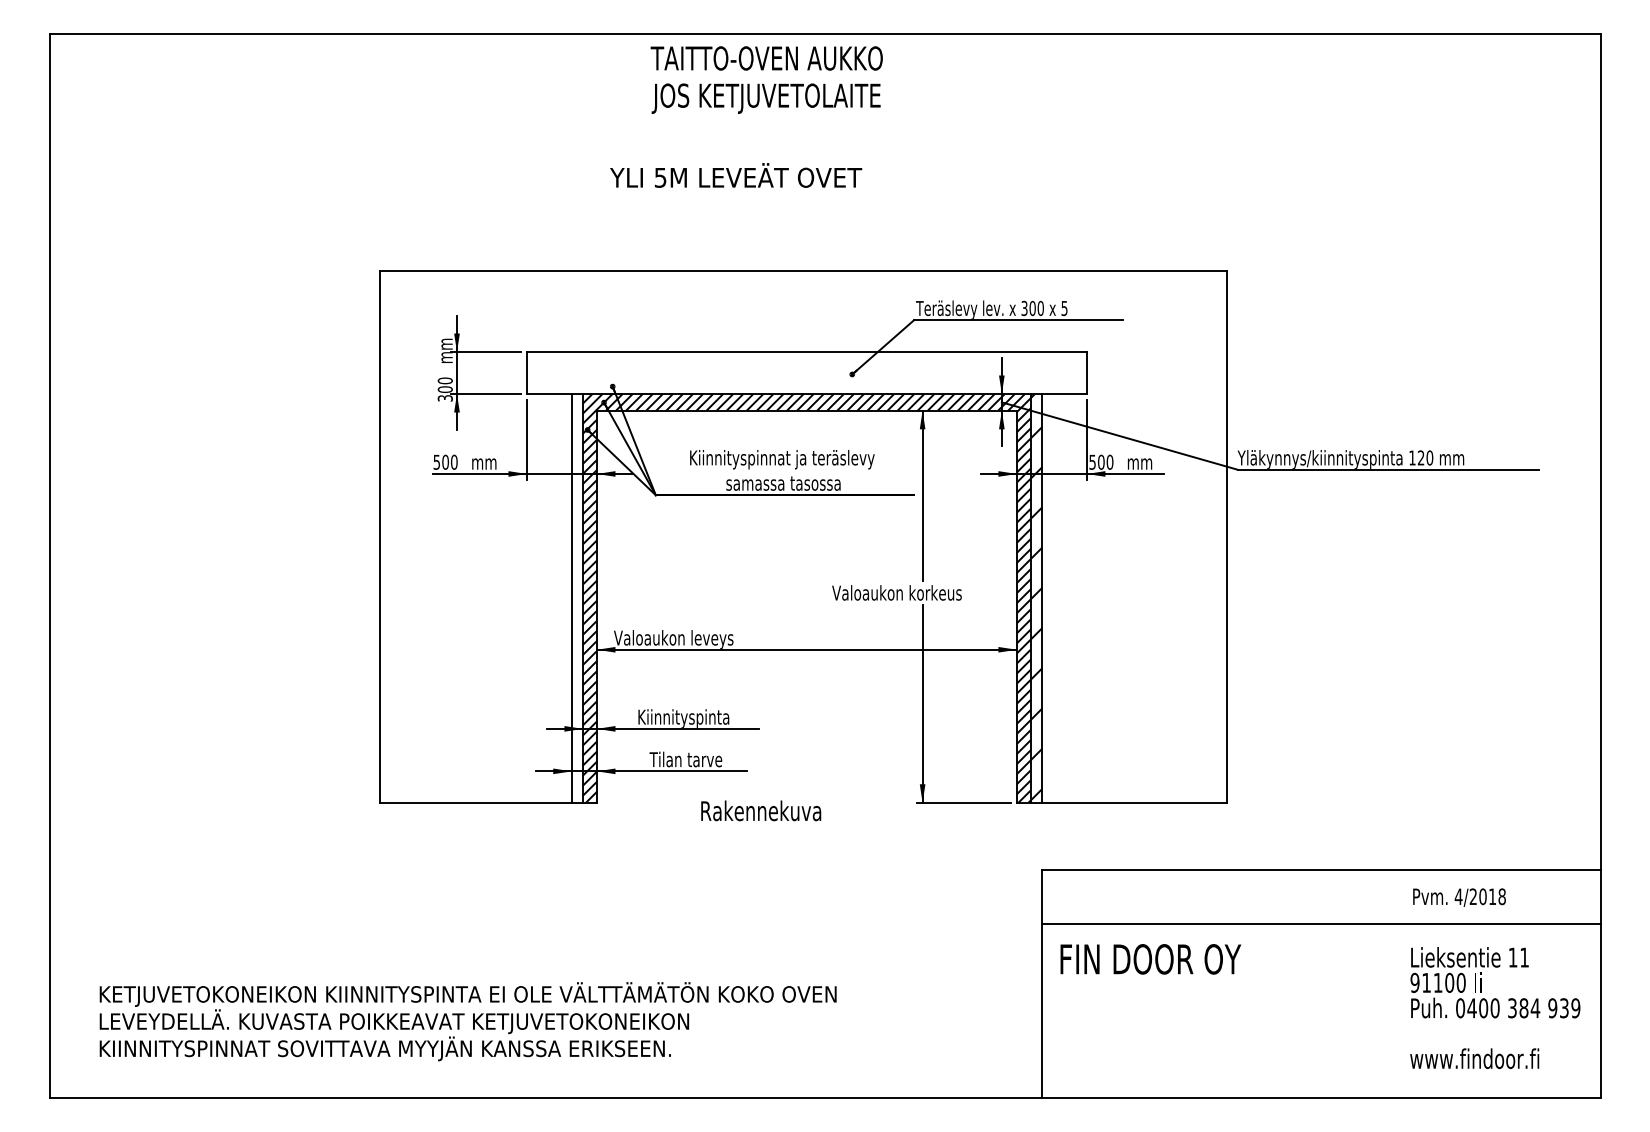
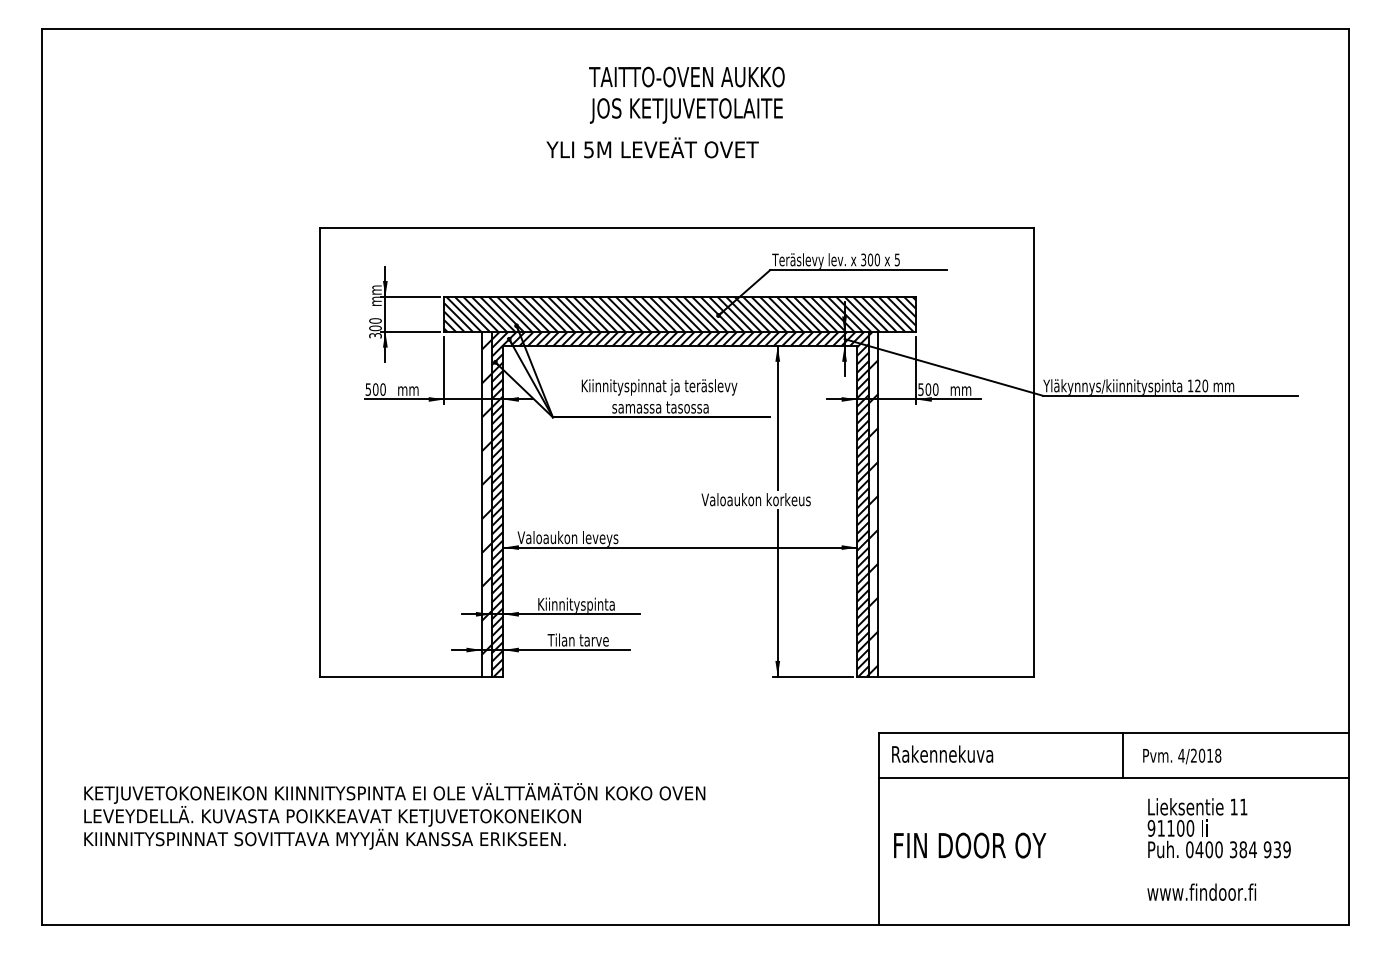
text: (766, 79) -> (686, 94), moved
text: (736, 175) -> (652, 147), moved
hatch: (806, 373) -> (679, 314), added
hatch: (576, 589) -> (486, 496), added
text: (761, 810) -> (942, 753), moved
line: (1332, 896) -> (1123, 755), added
text: (1459, 897) -> (1182, 756), moved
text: (1150, 959) -> (969, 845), moved
text: (1495, 1007) -> (1219, 849), moved
text: (467, 1021) -> (394, 816), moved

